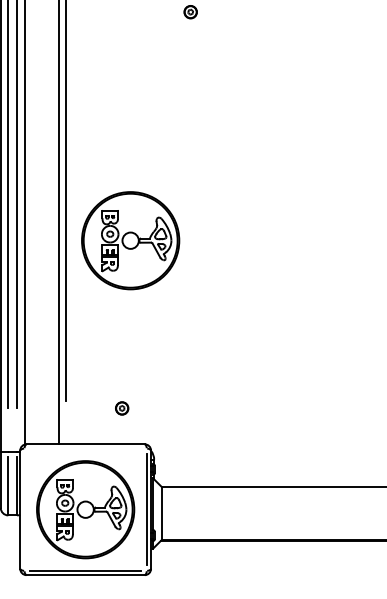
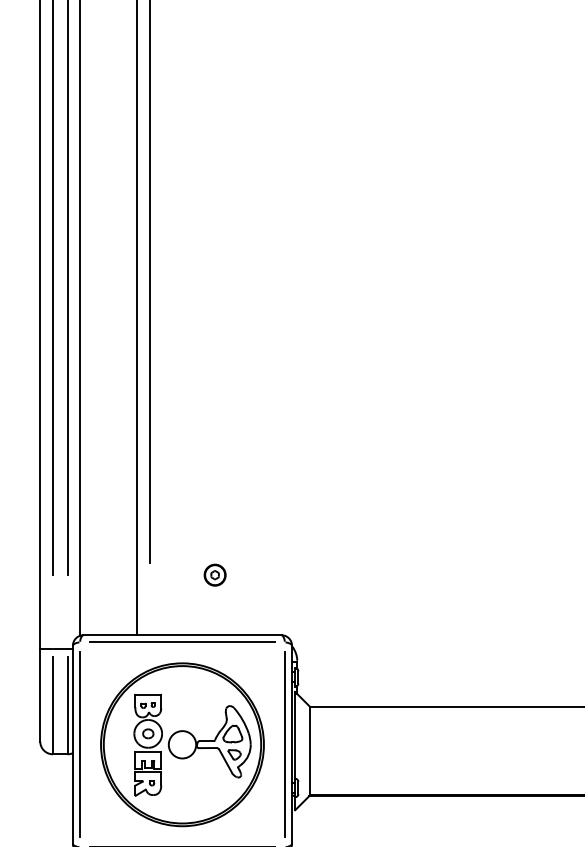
part: (130, 240) -> (257, 293), removed
part: (122, 408) -> (215, 575), moved
line: (85, 448) -> (182, 642), added
line: (24, 509) -> (80, 744), added

